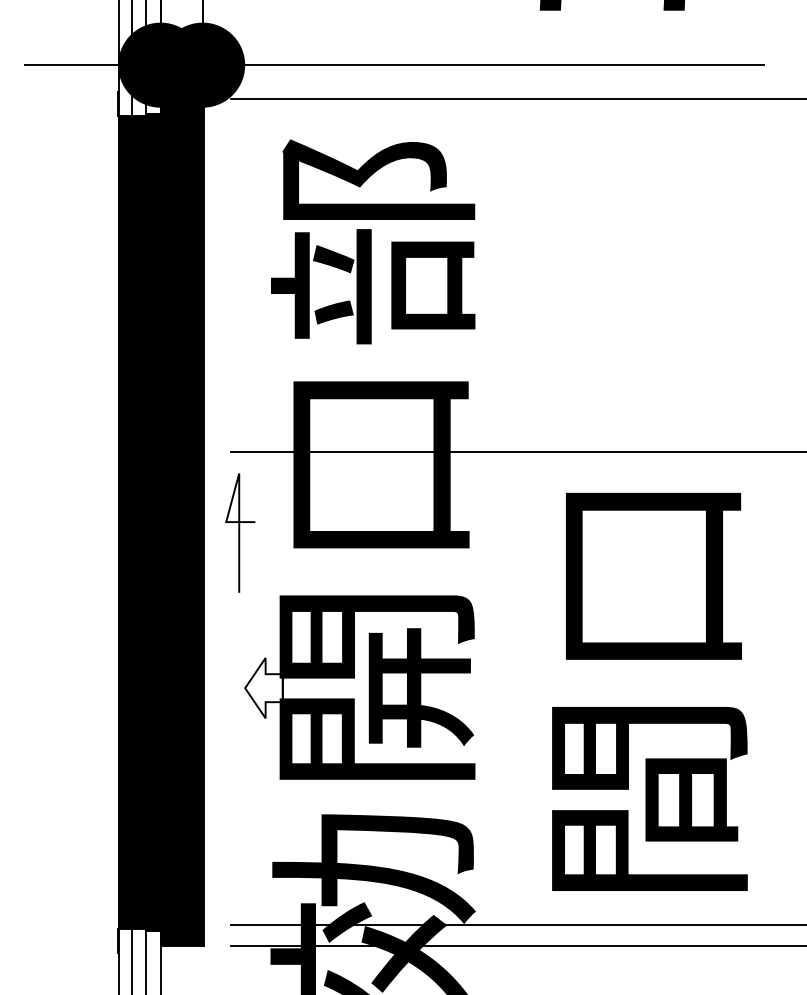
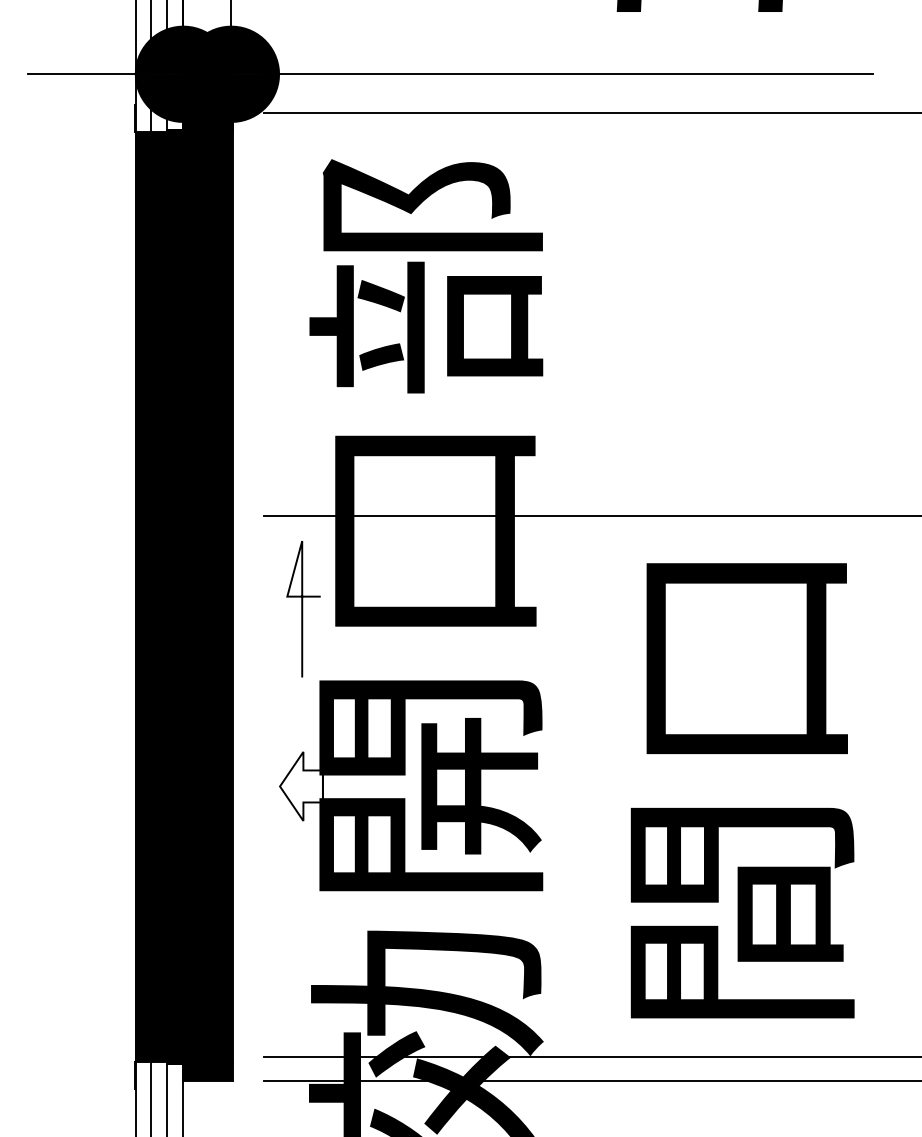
line: (240, 532) -> (303, 608), moved

